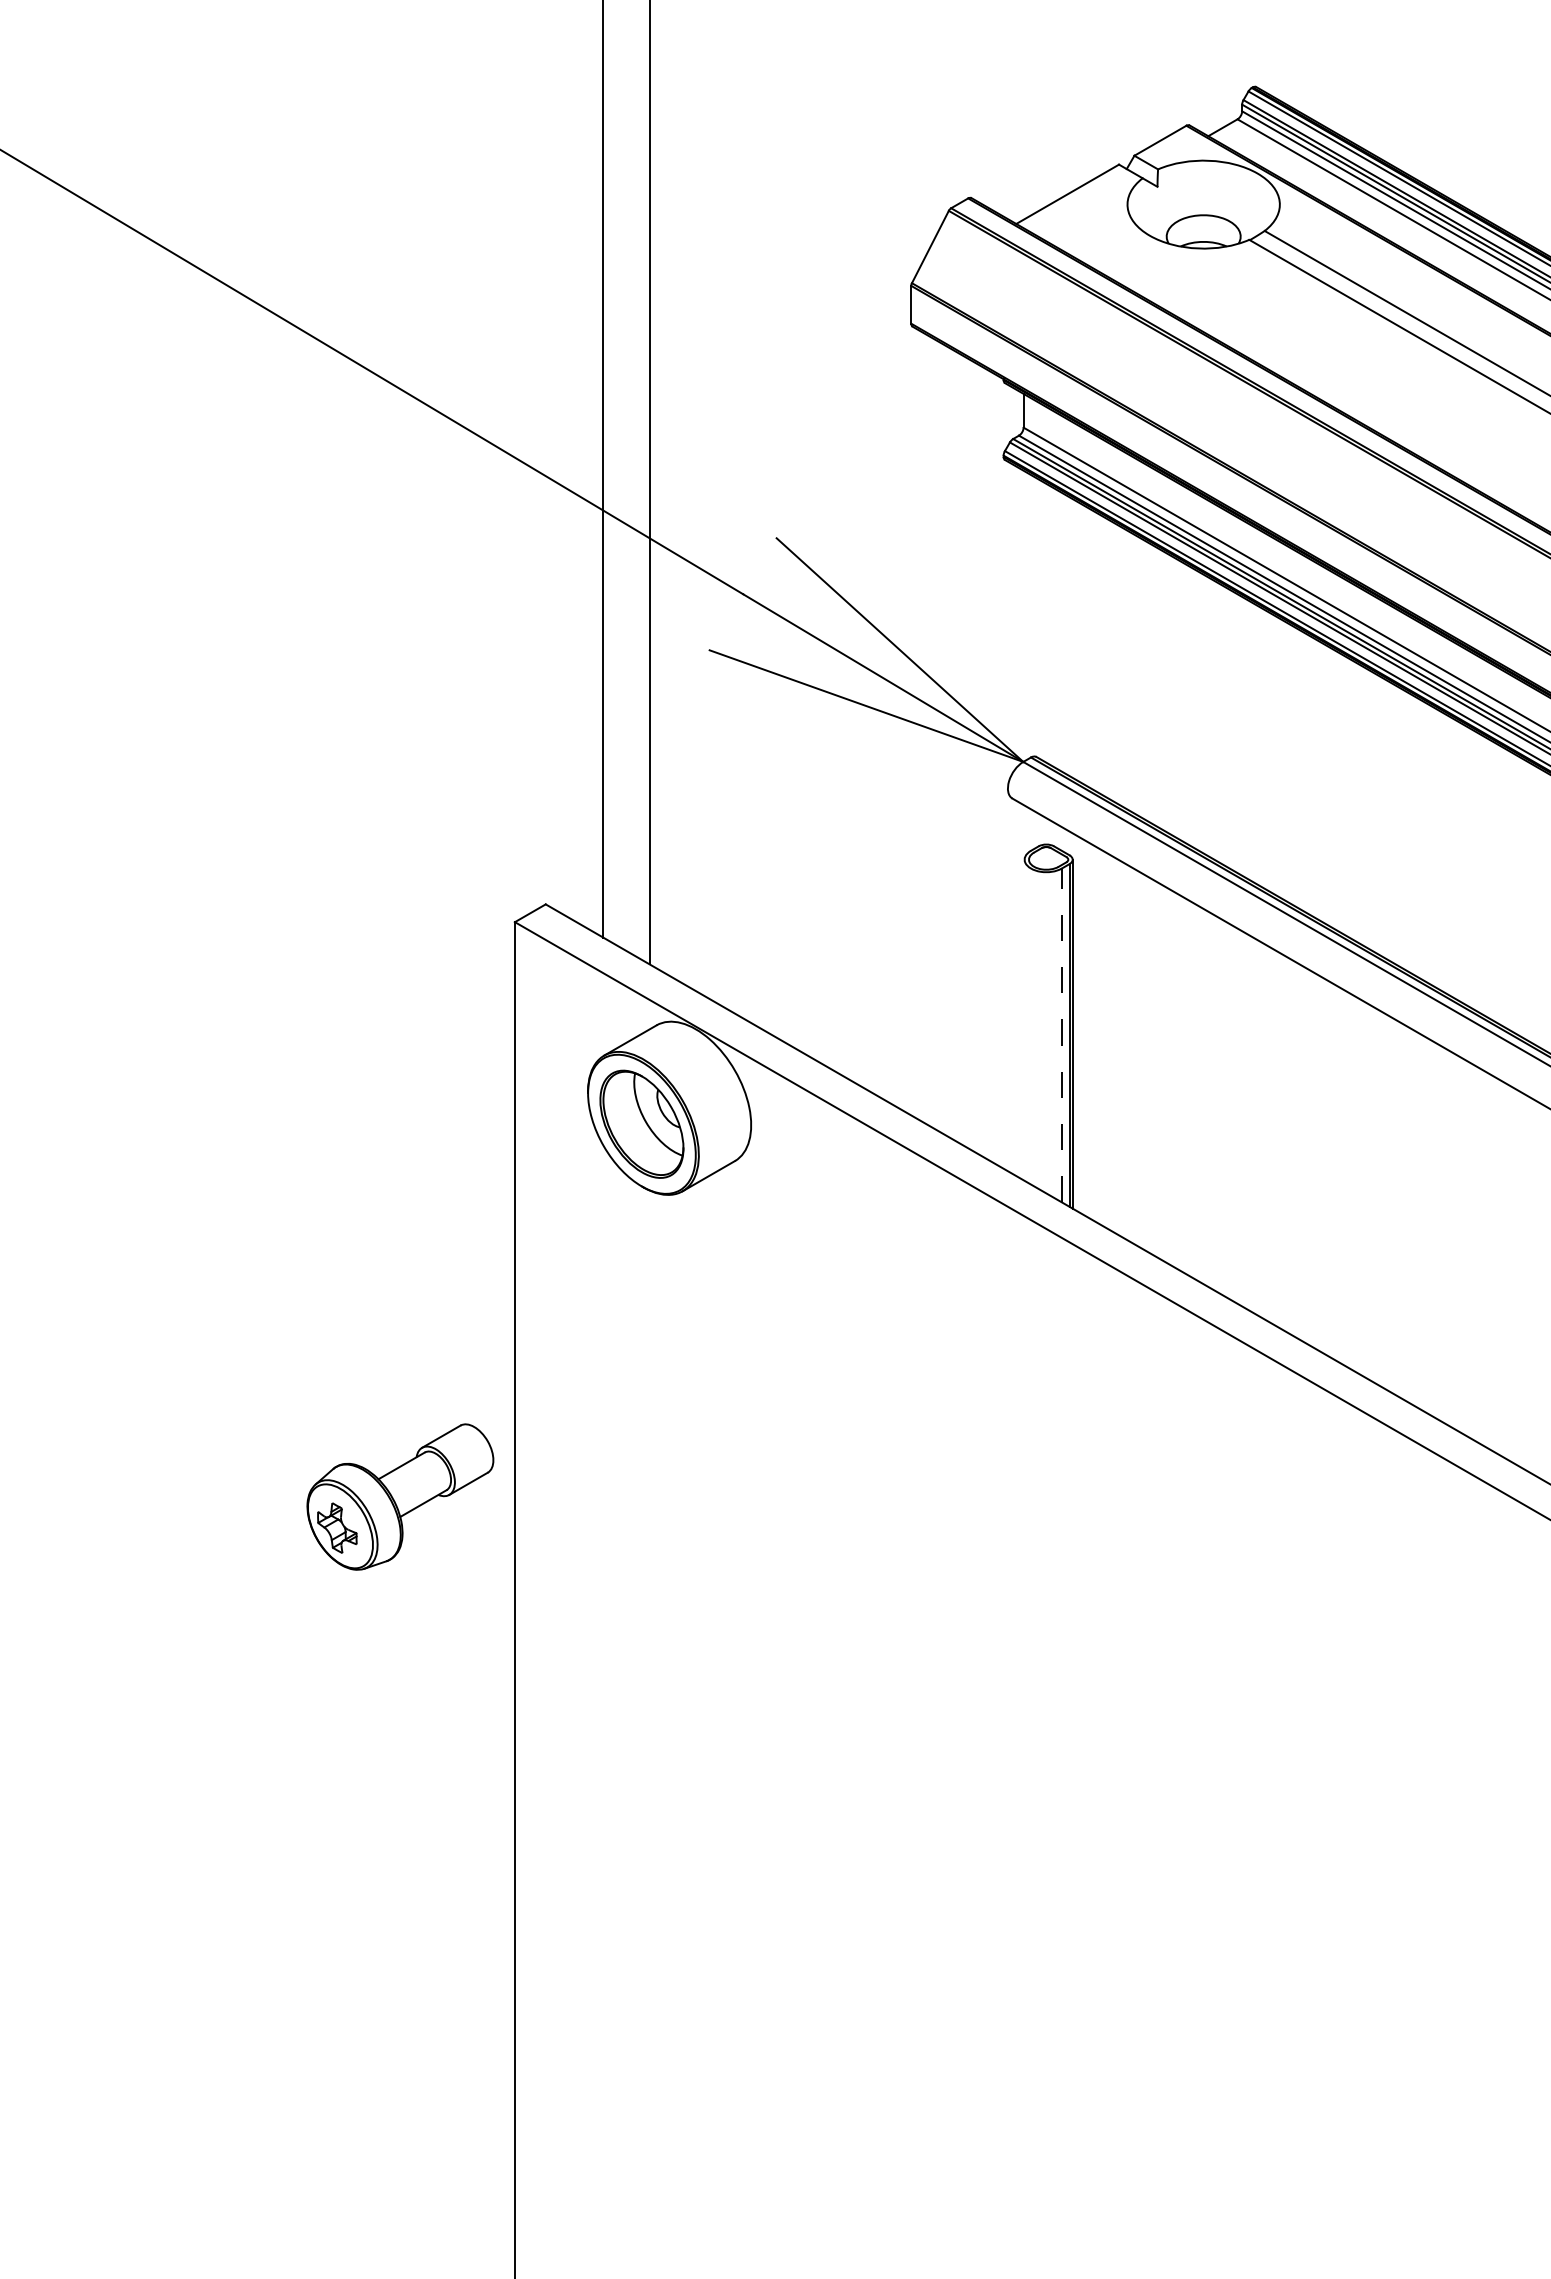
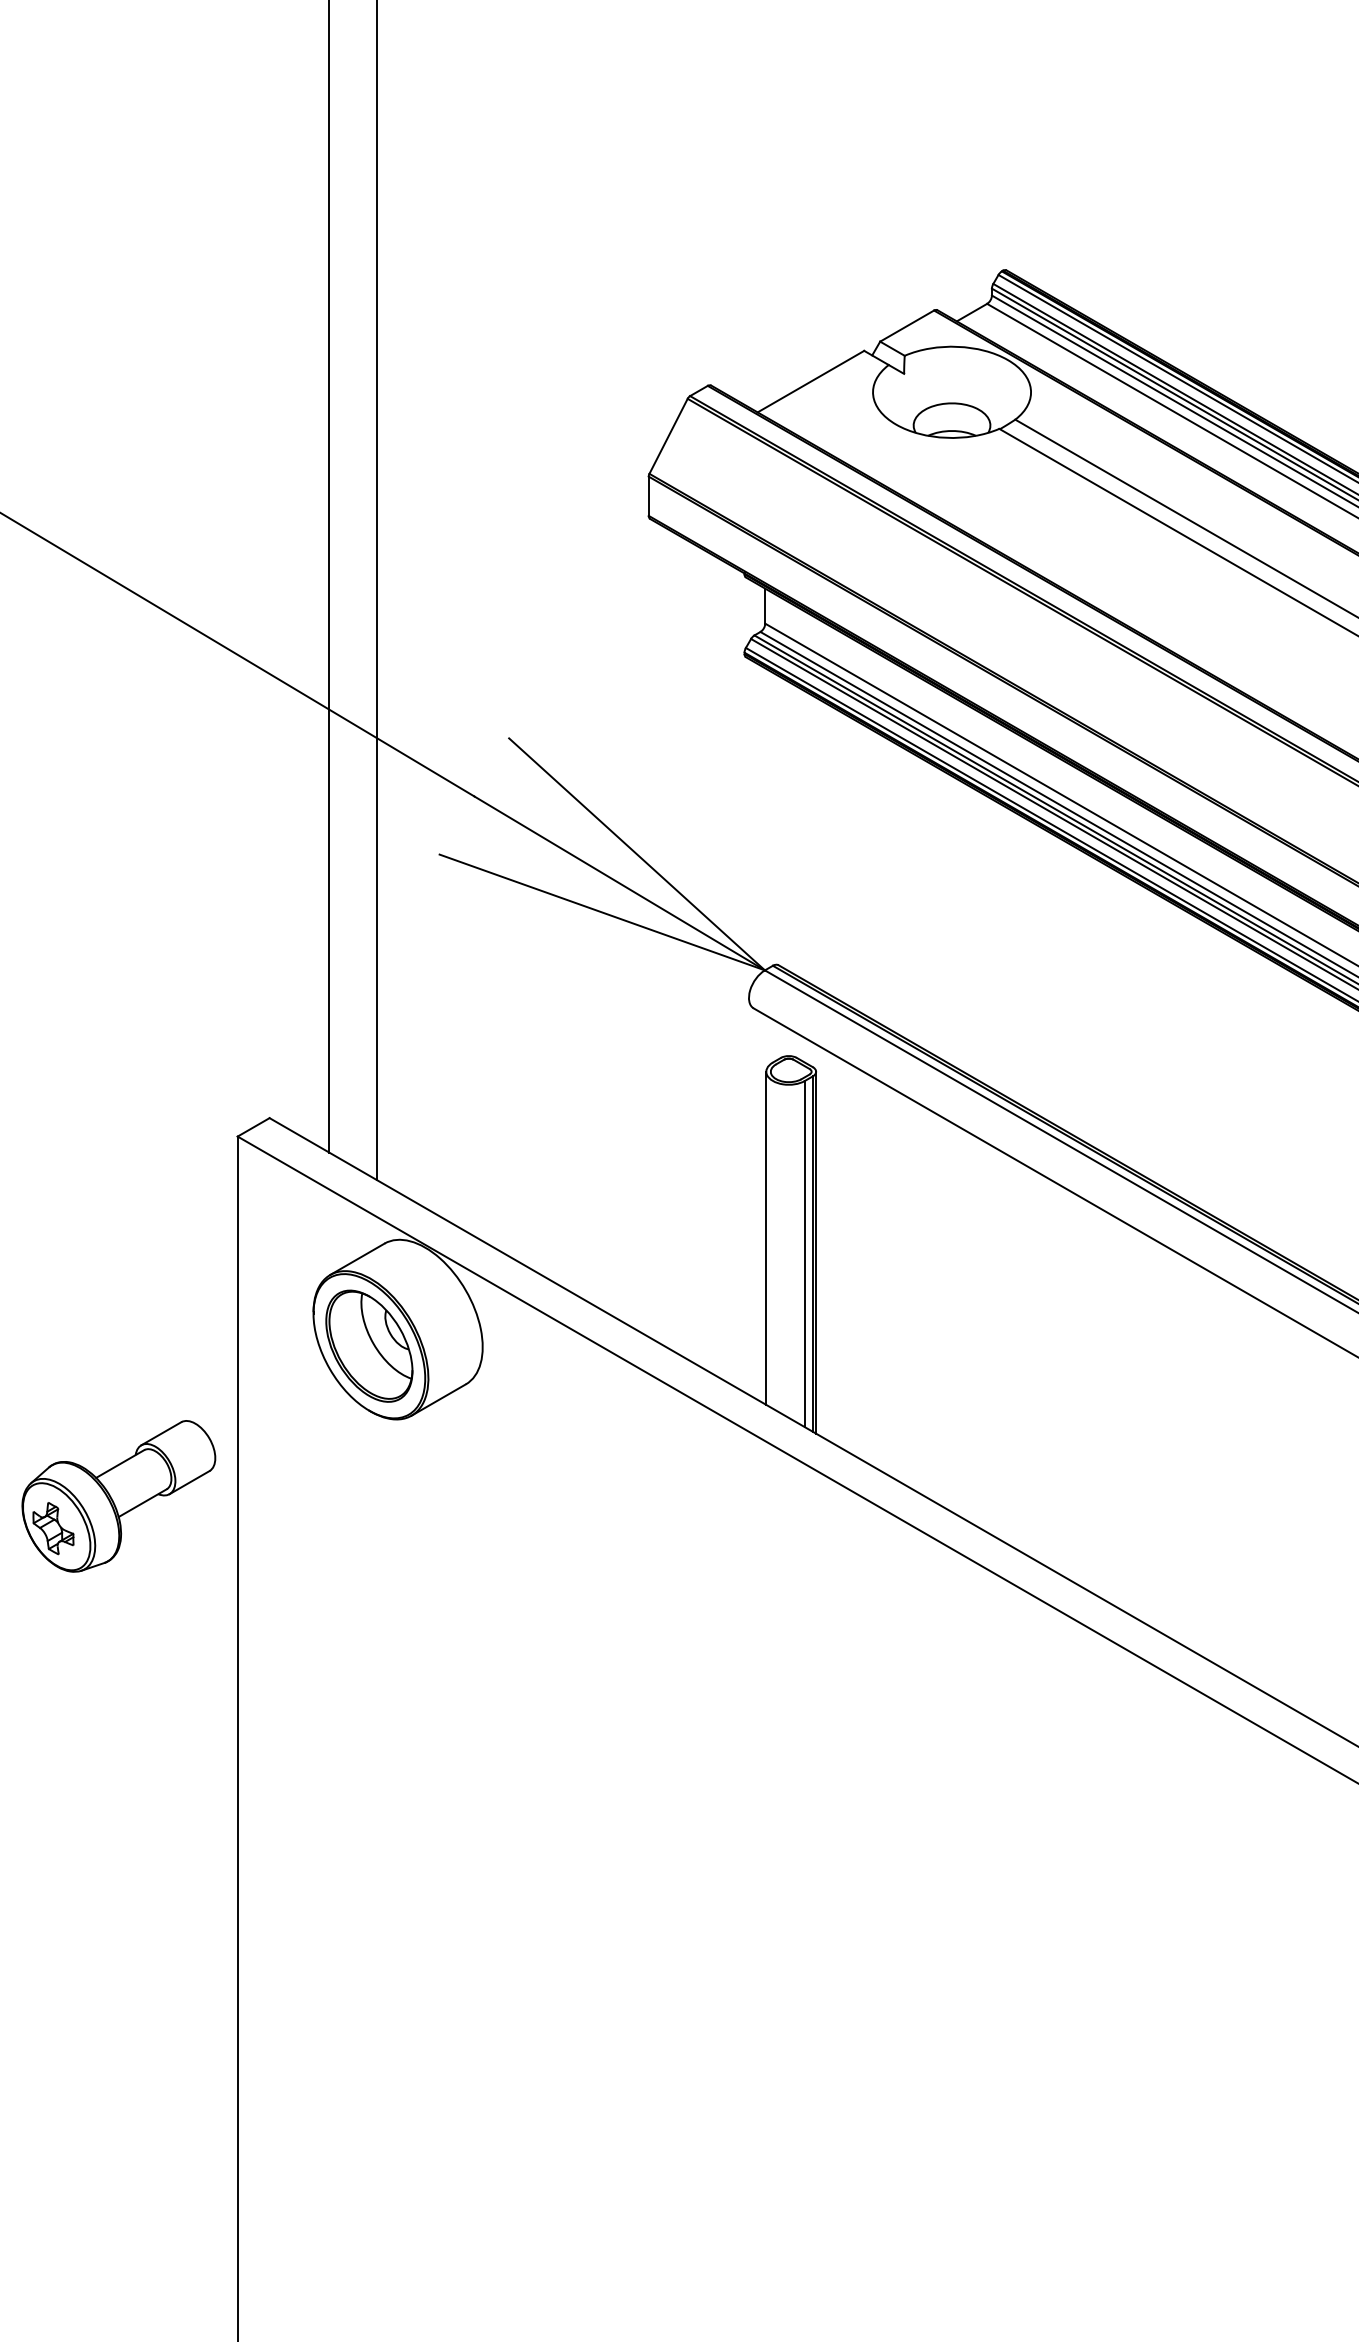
line: (1024, 1019) -> (766, 1237), added
line: (1061, 1035) -> (804, 1254), dashed -> solid
part: (400, 1496) -> (118, 1495), moved

